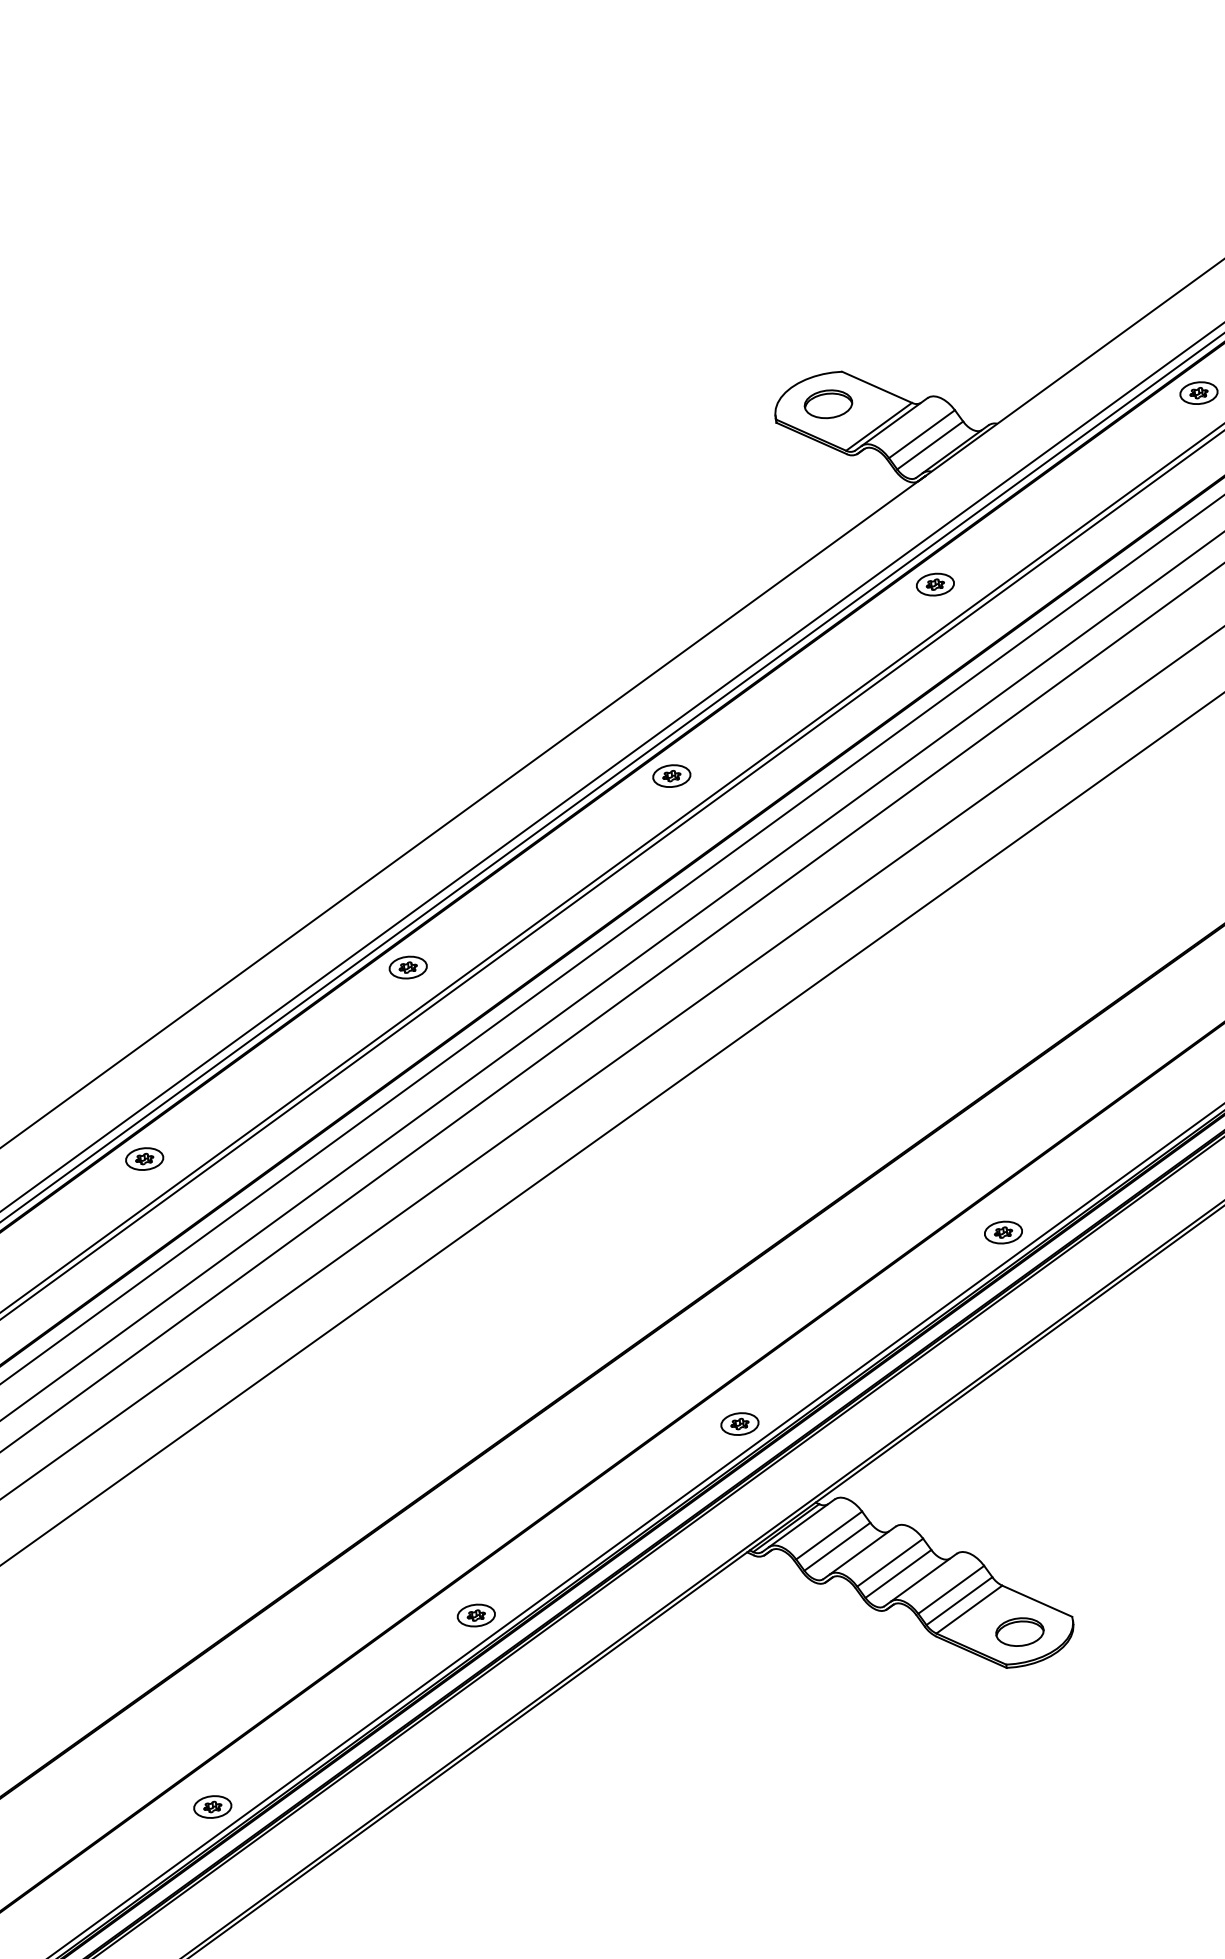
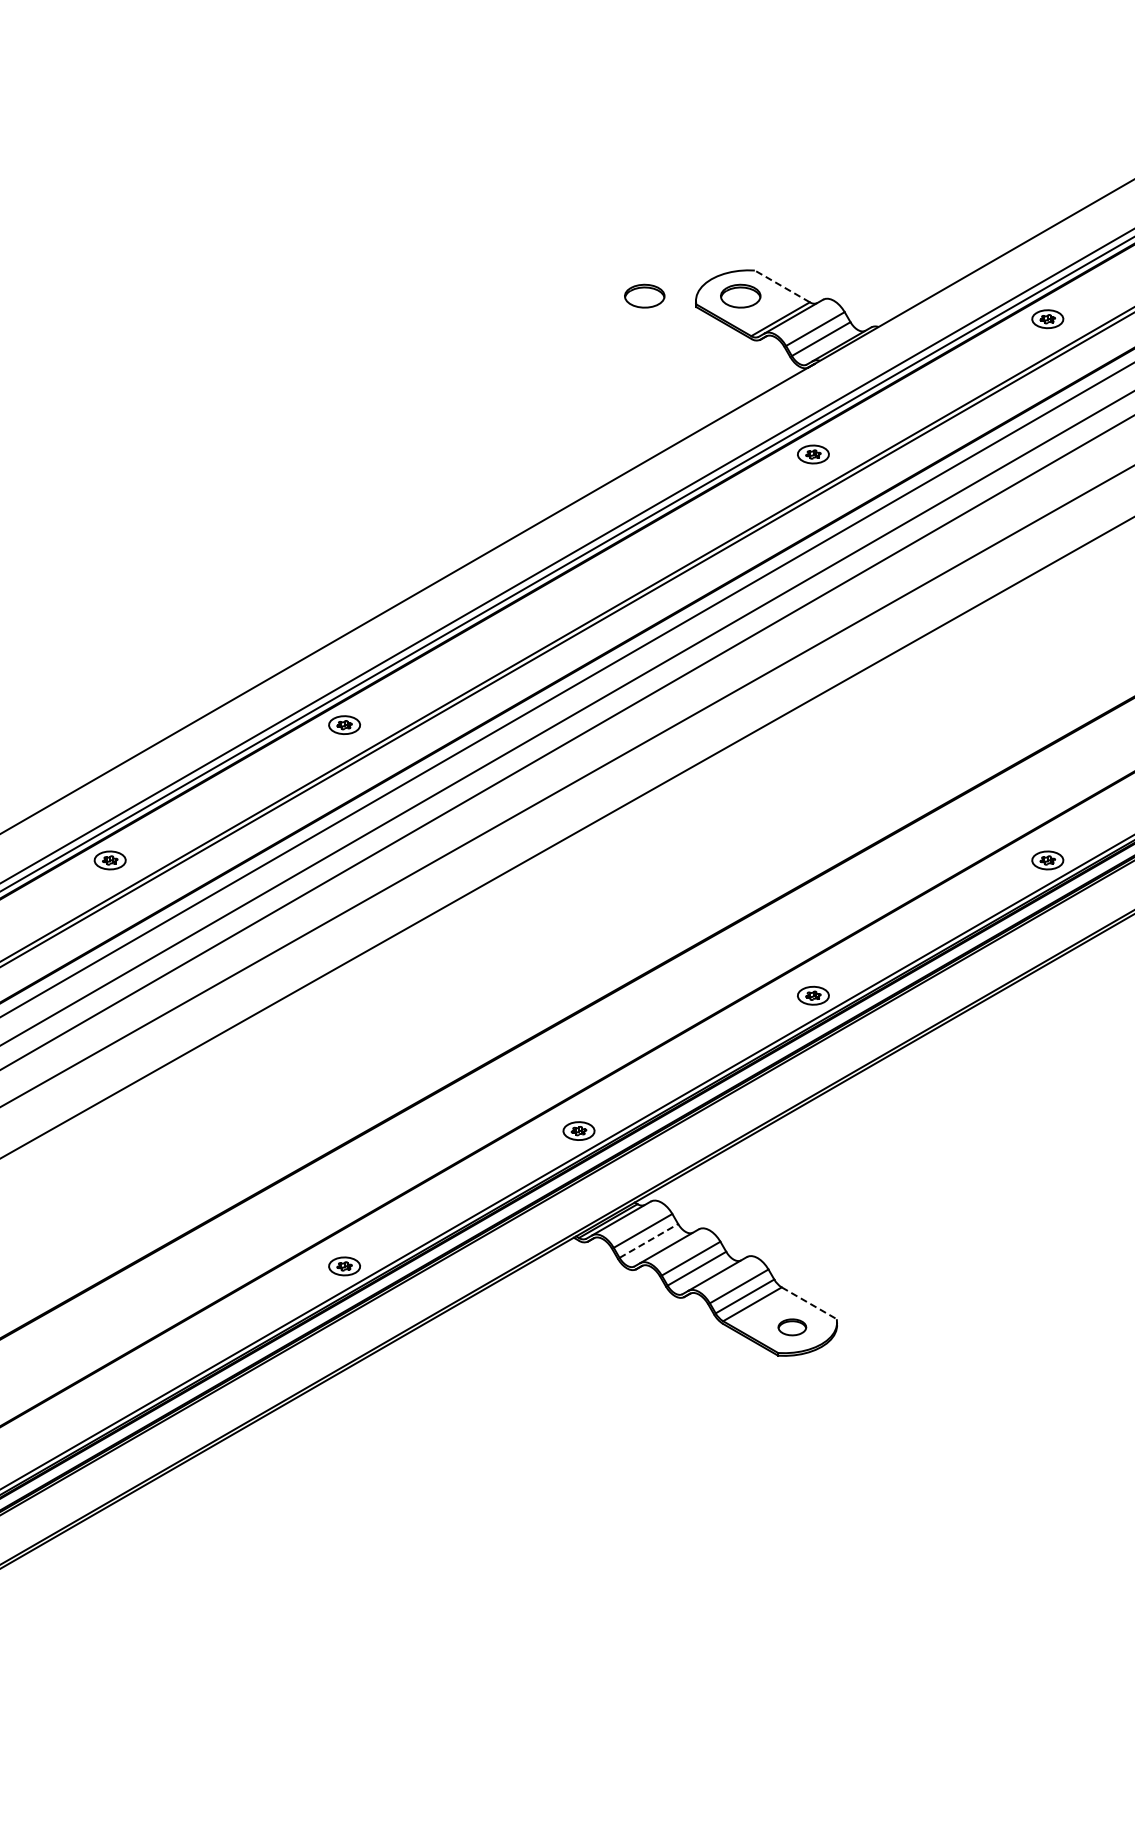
line: (877, 387) -> (782, 286), solid -> dashed
part: (713, 415) -> (644, 295), added
part: (671, 775) -> (578, 589), removed
line: (836, 1546) -> (648, 1240), solid -> dashed
line: (1037, 1601) -> (809, 1303), solid -> dashed
part: (1020, 1632) -> (792, 1327), size x0.7
part: (211, 1806) -> (109, 1401), removed

